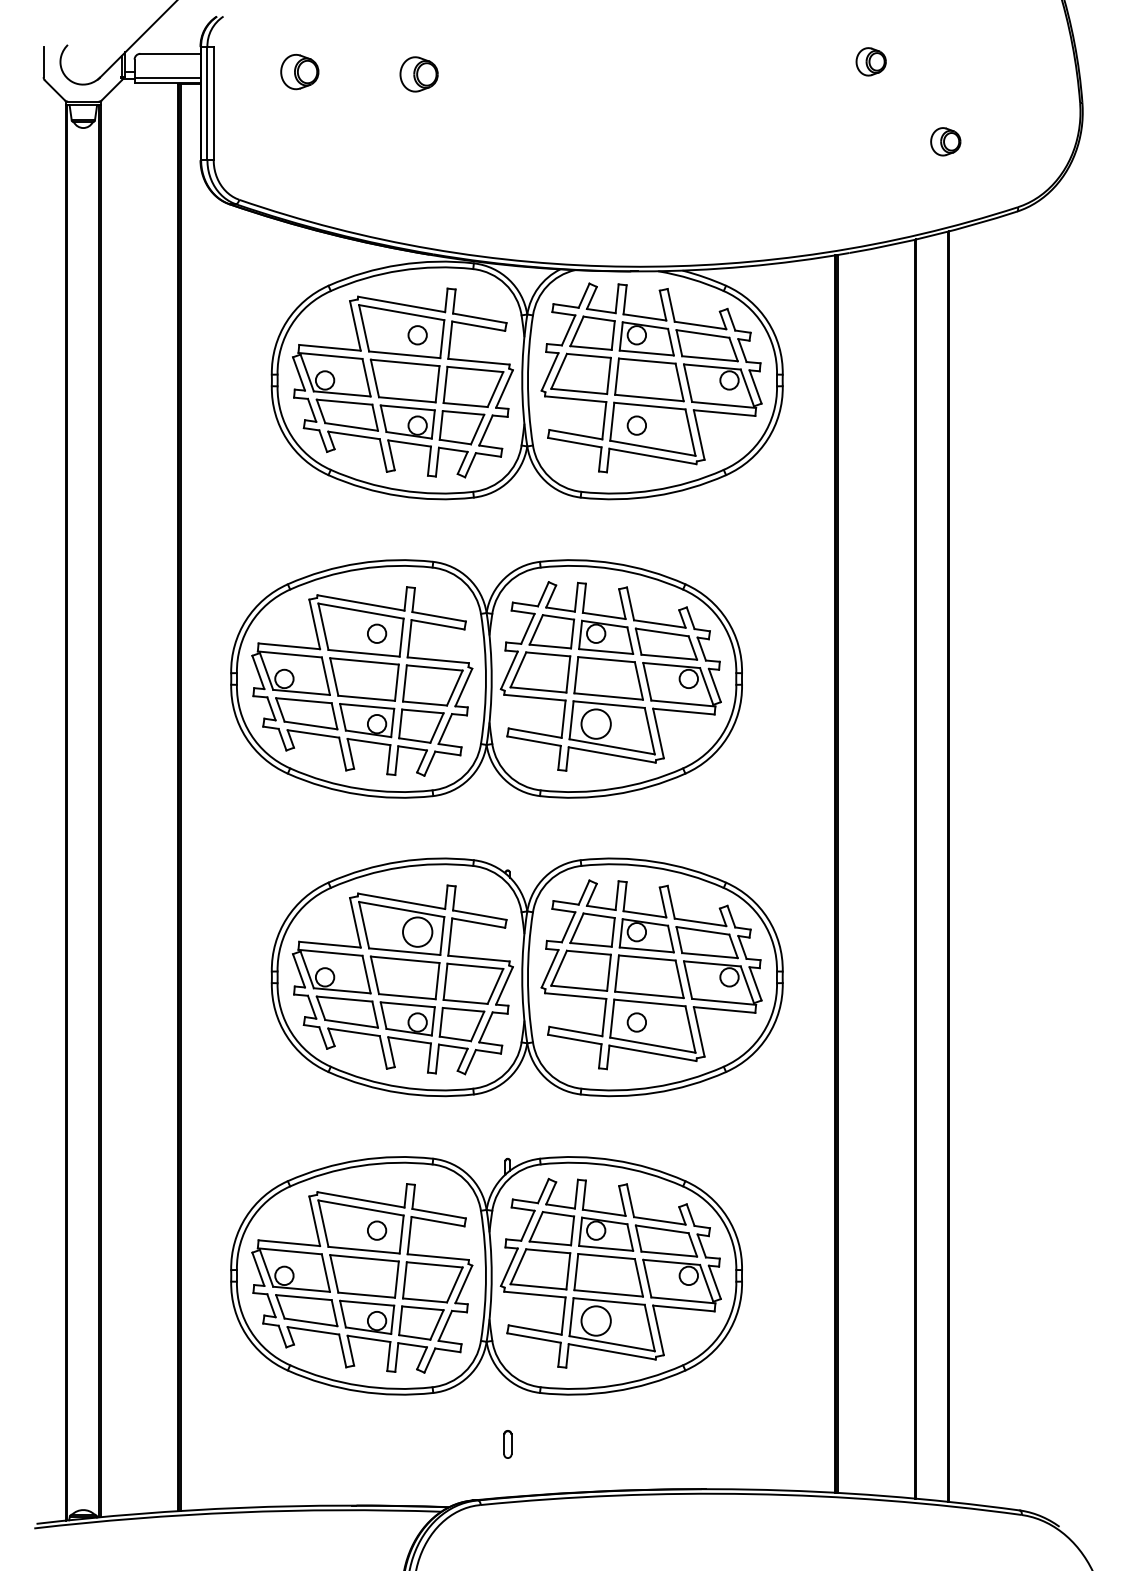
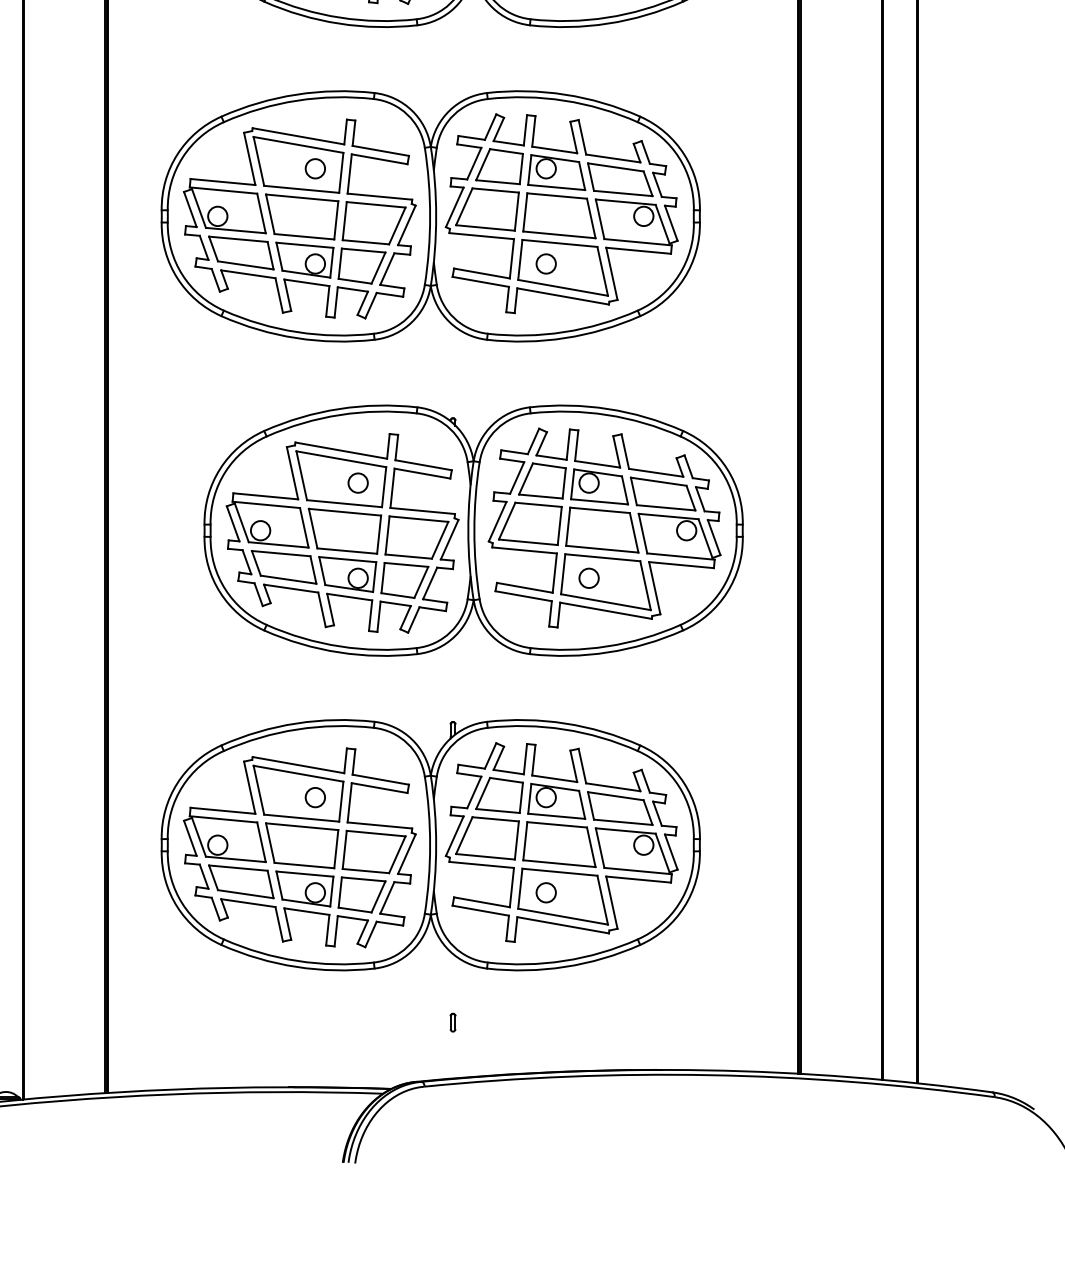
circle: (596, 723) -> (546, 263), size x0.62
circle: (417, 931) -> (357, 482), size x0.62
circle: (596, 1320) -> (546, 892), size x0.62
part: (507, 1443) -> (452, 1021), size x0.62

